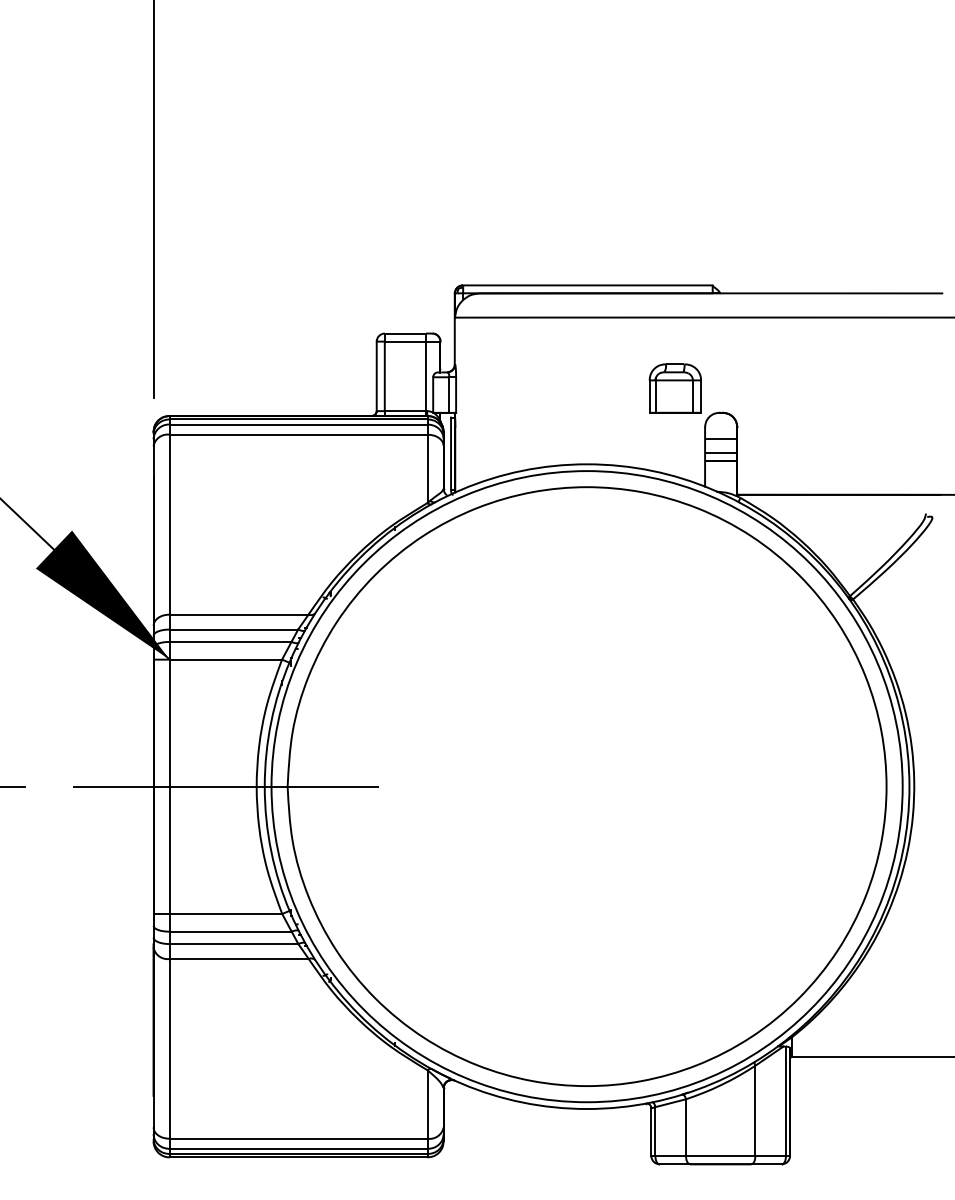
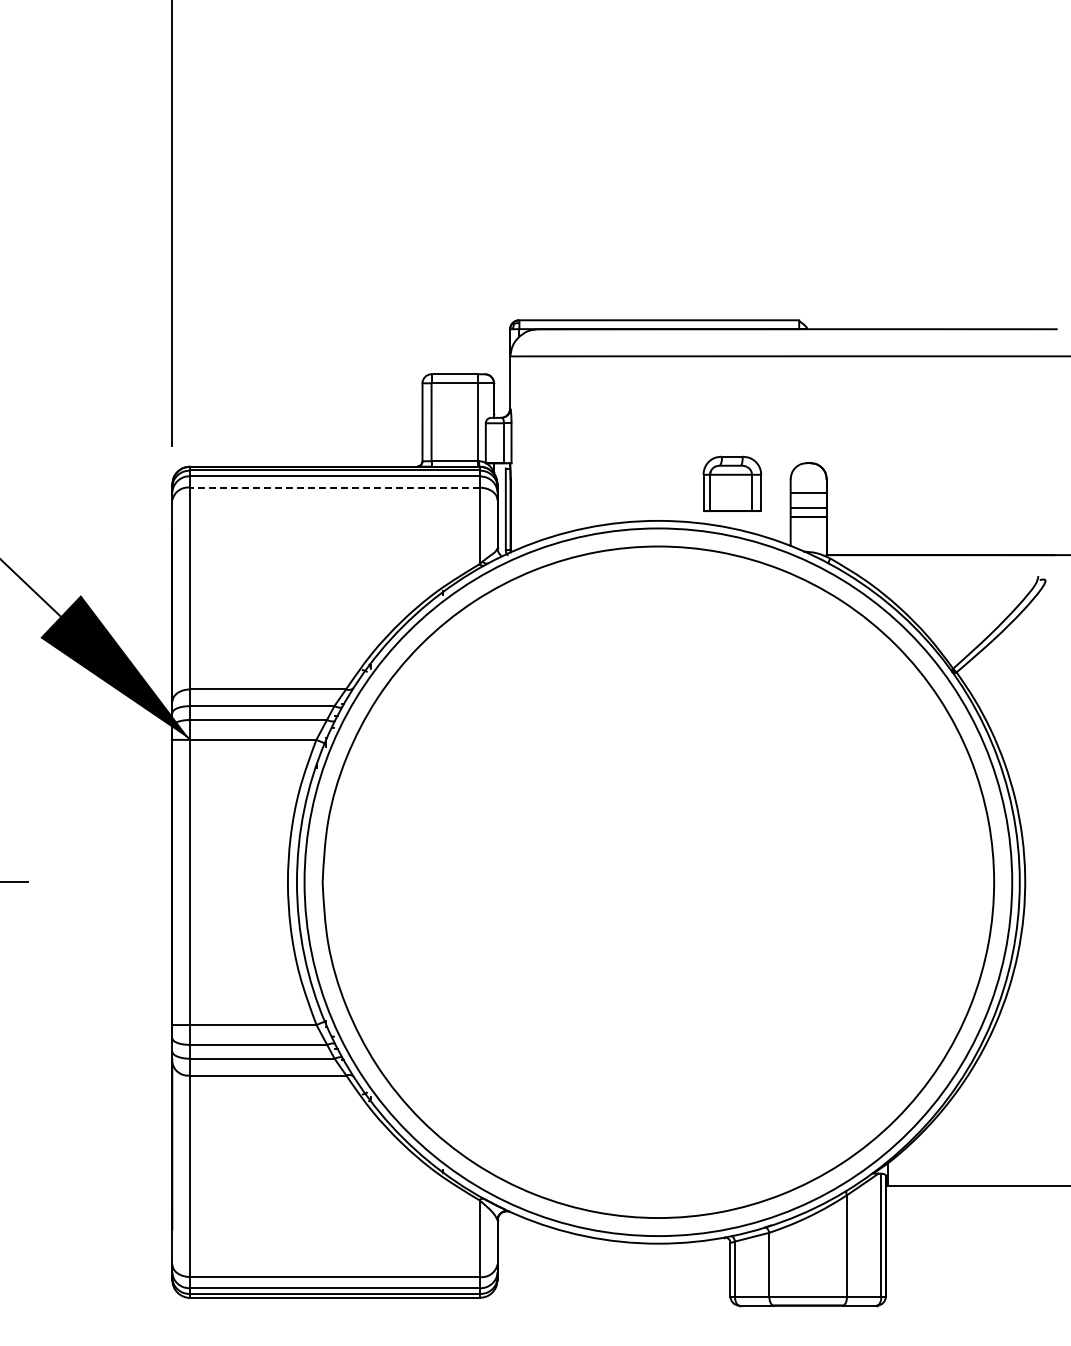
part: (674, 388) -> (731, 483), moved
line: (298, 434) -> (334, 487), solid -> dashed
line: (225, 786) -> (252, 882), removed

